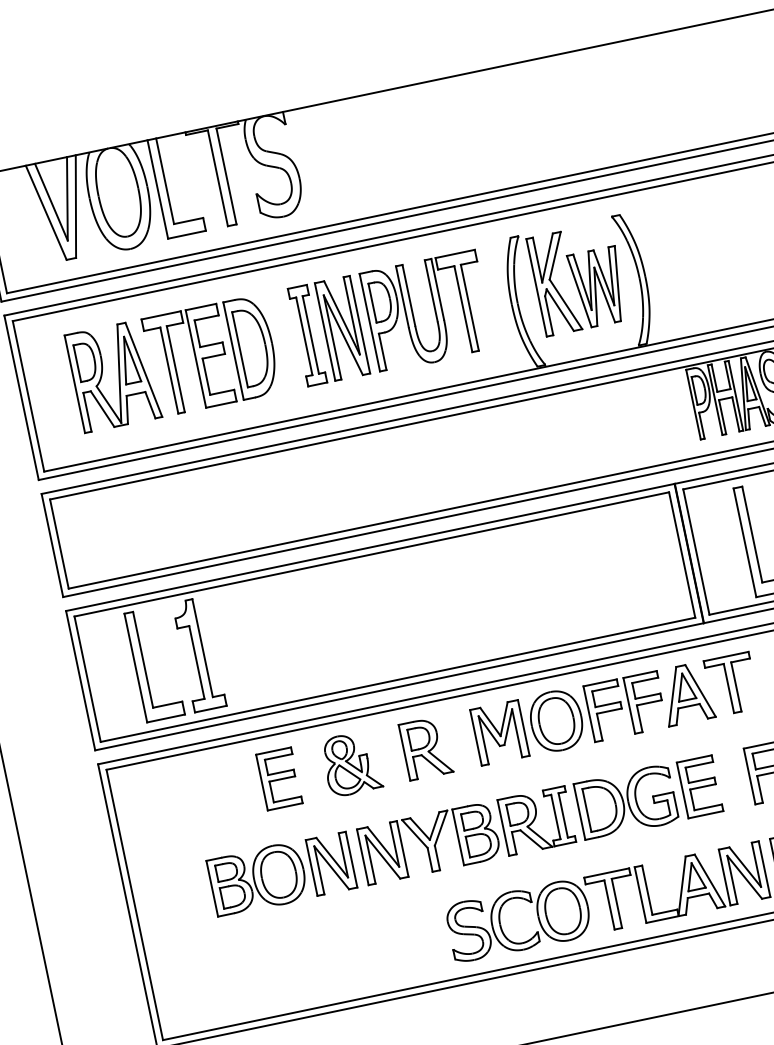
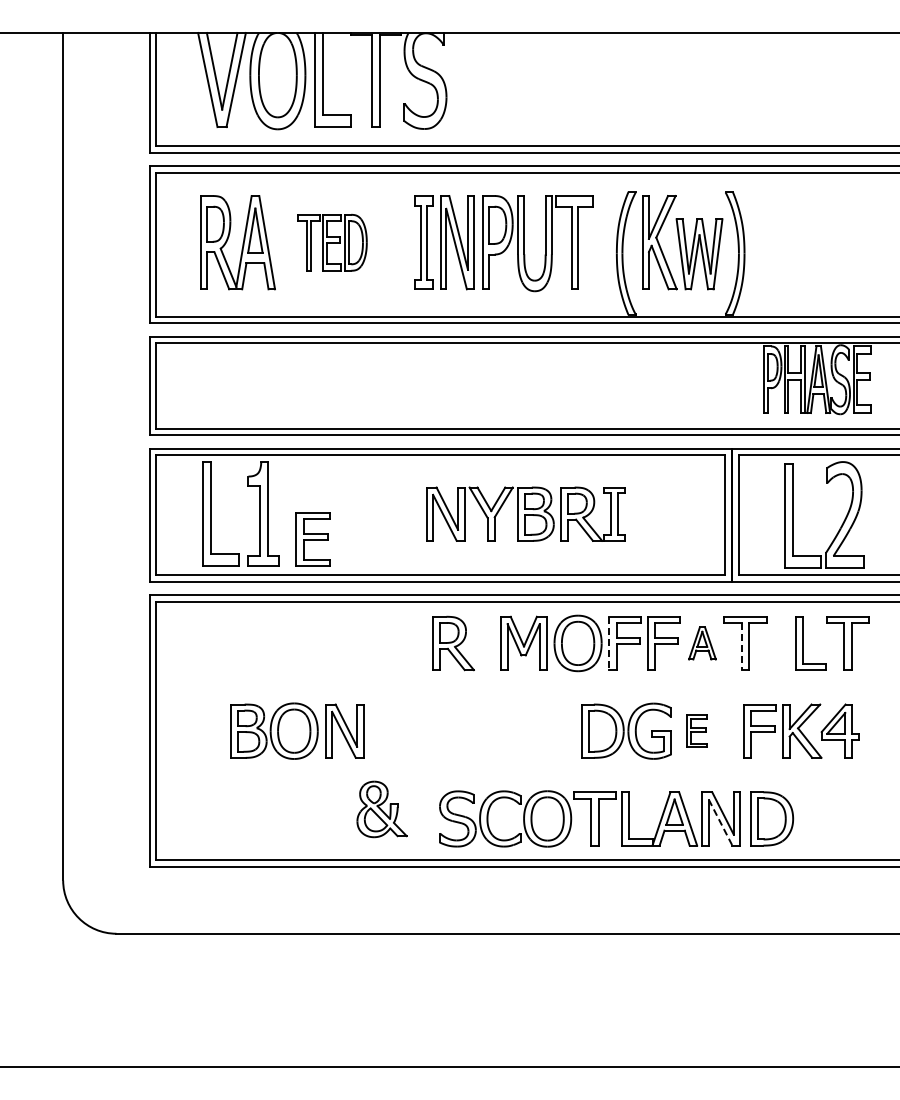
part: (212, 355) -> (332, 242), size x0.6
line: (729, 689) -> (742, 647), solid -> dashed
part: (686, 693) -> (702, 643), size x0.6
line: (589, 714) -> (609, 643), solid -> dashed
part: (350, 764) -> (381, 809), moved
part: (278, 779) -> (312, 539), moved
part: (699, 787) -> (696, 731), size x0.6
part: (466, 834) -> (525, 513), moved
line: (744, 877) -> (720, 822), solid -> dashed

